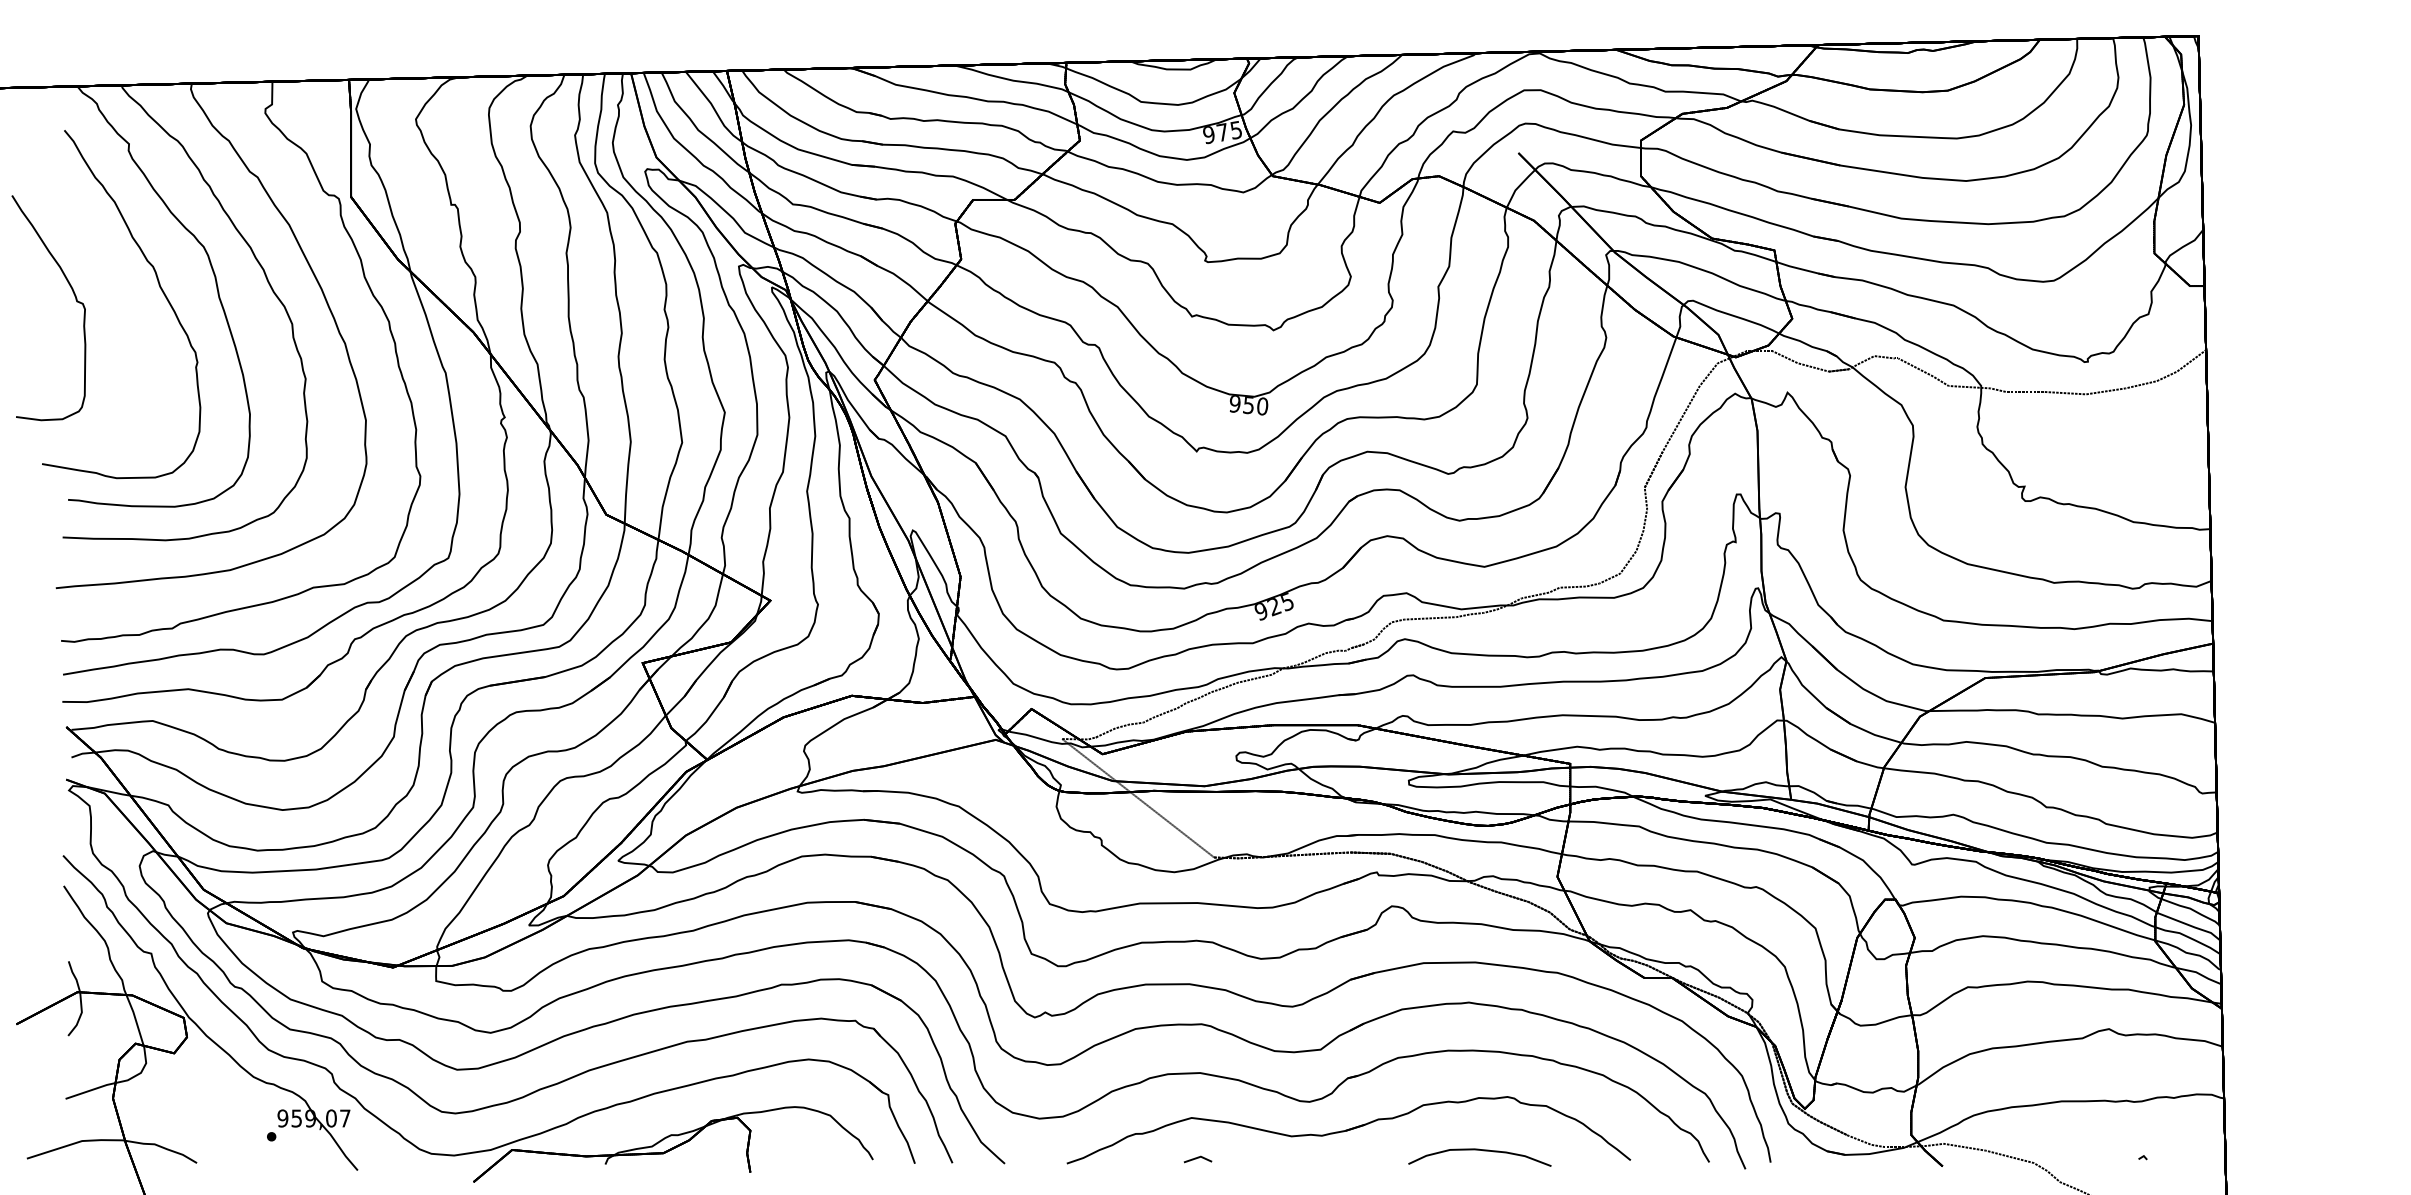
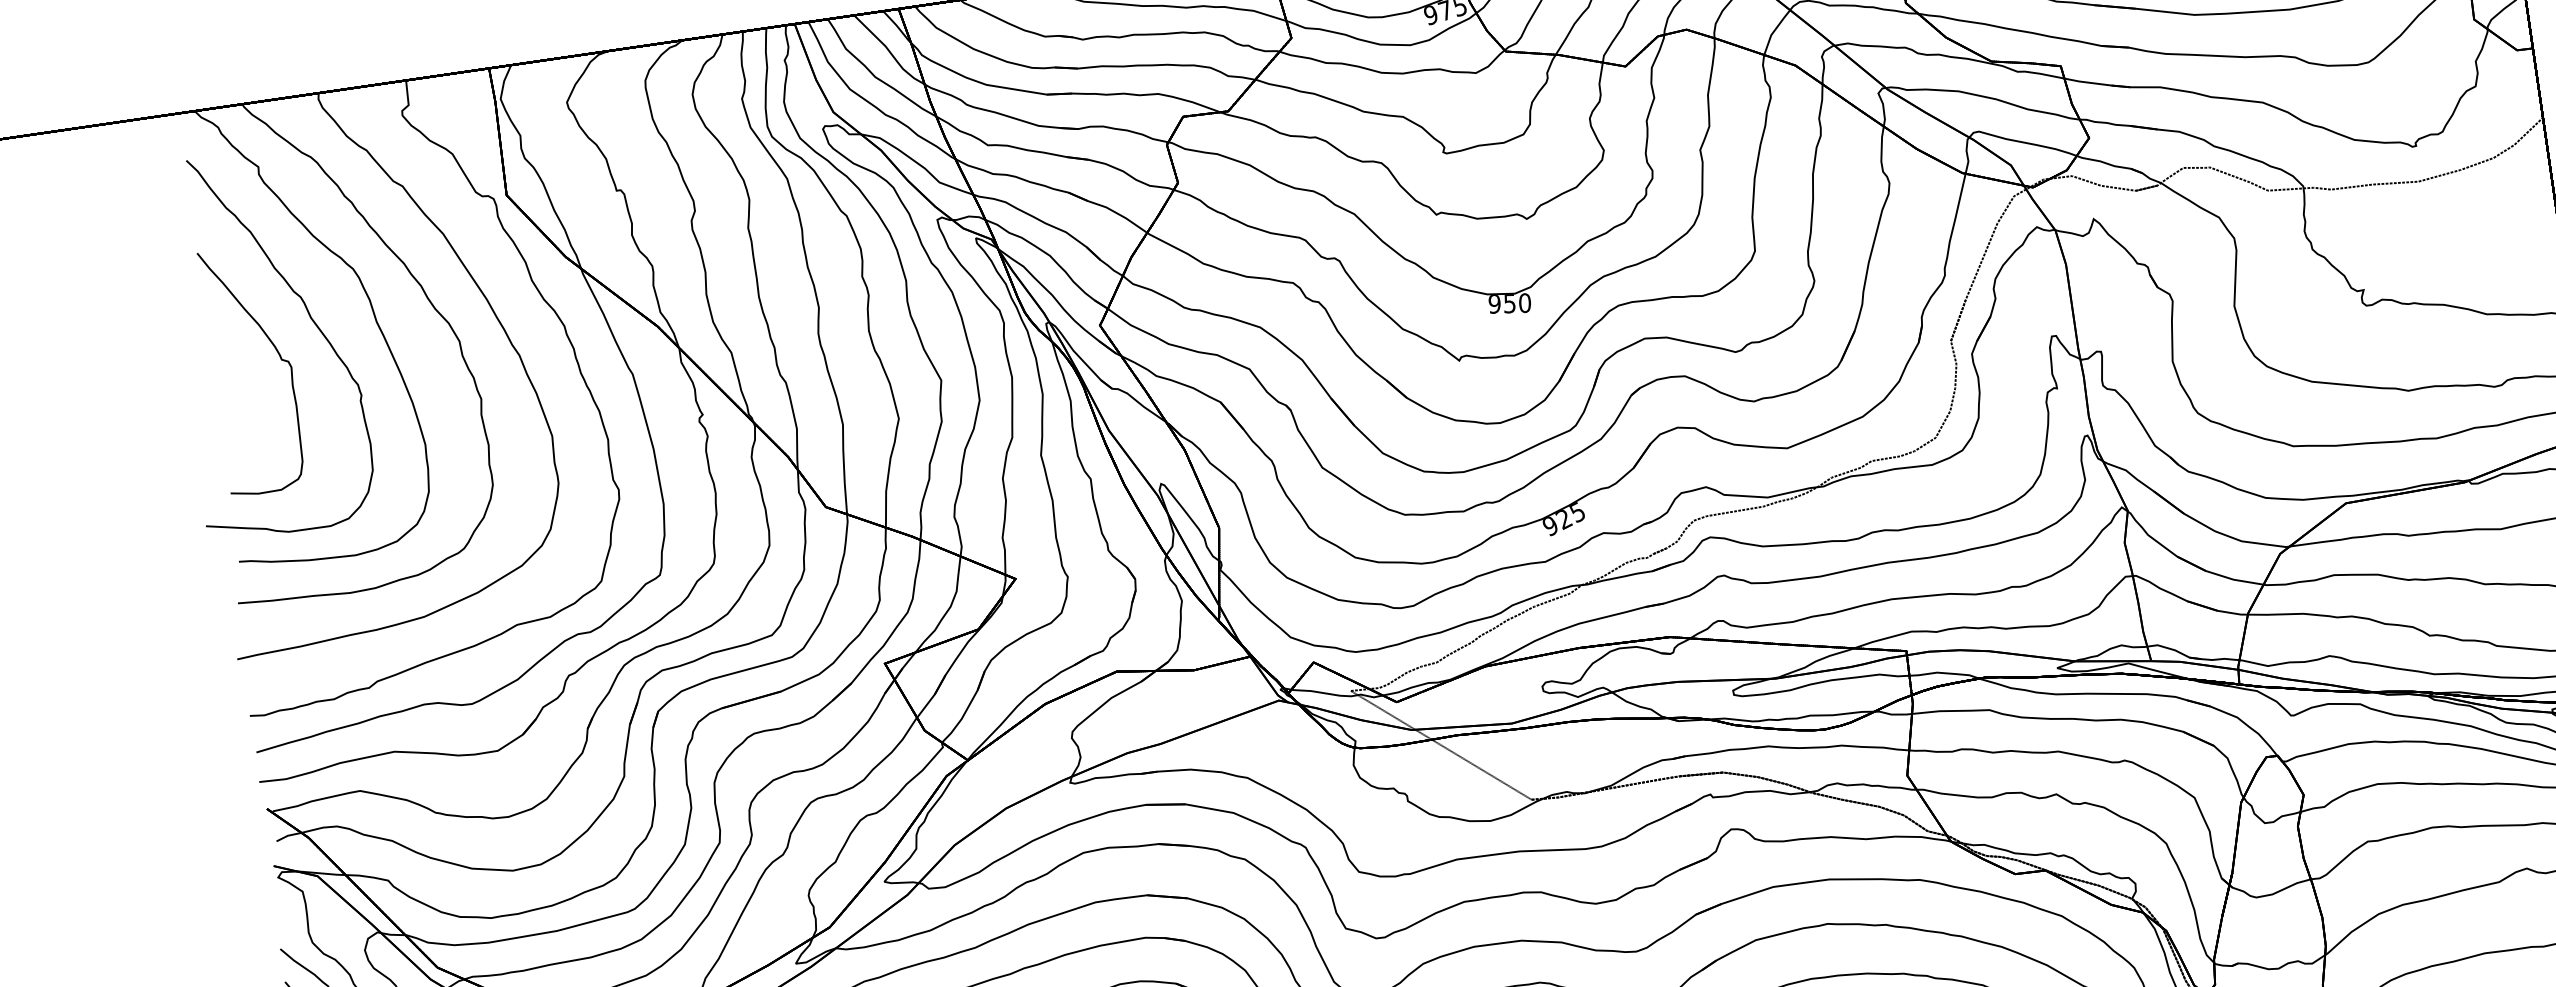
part: (75, 300) -> (279, 359), moved

